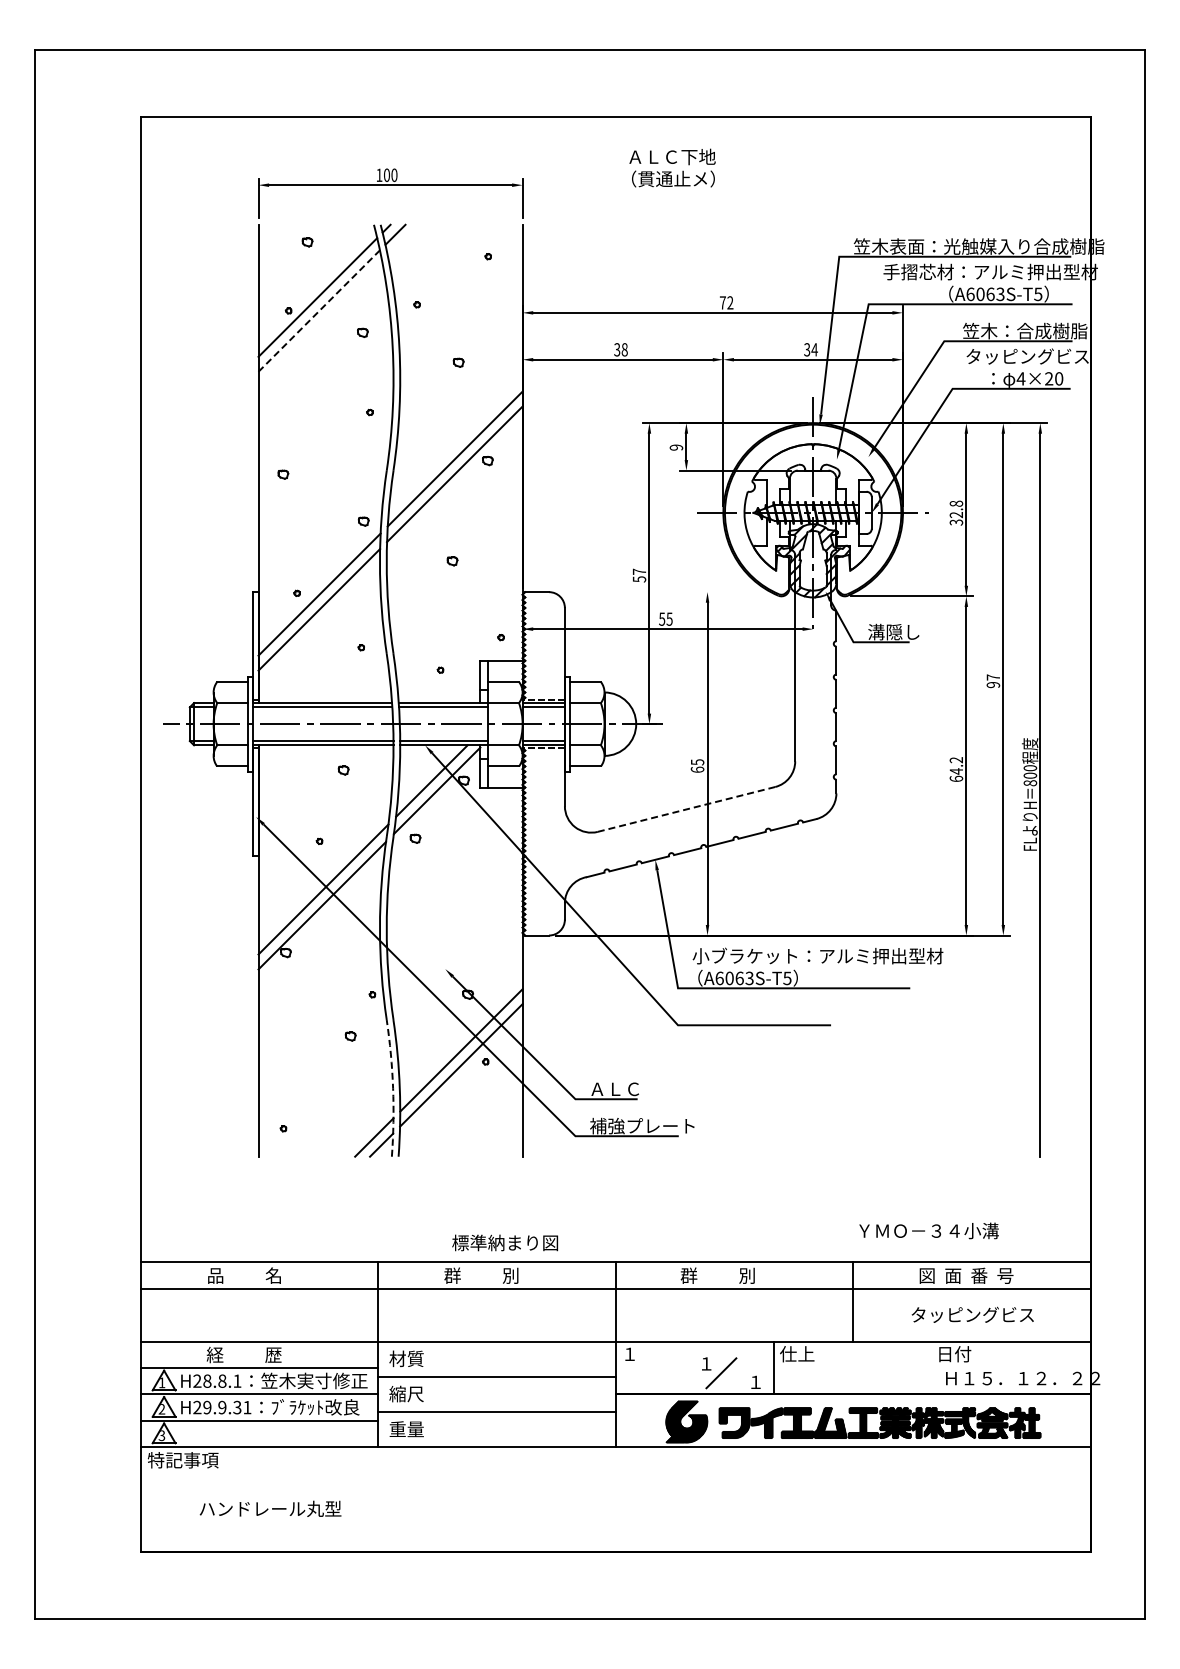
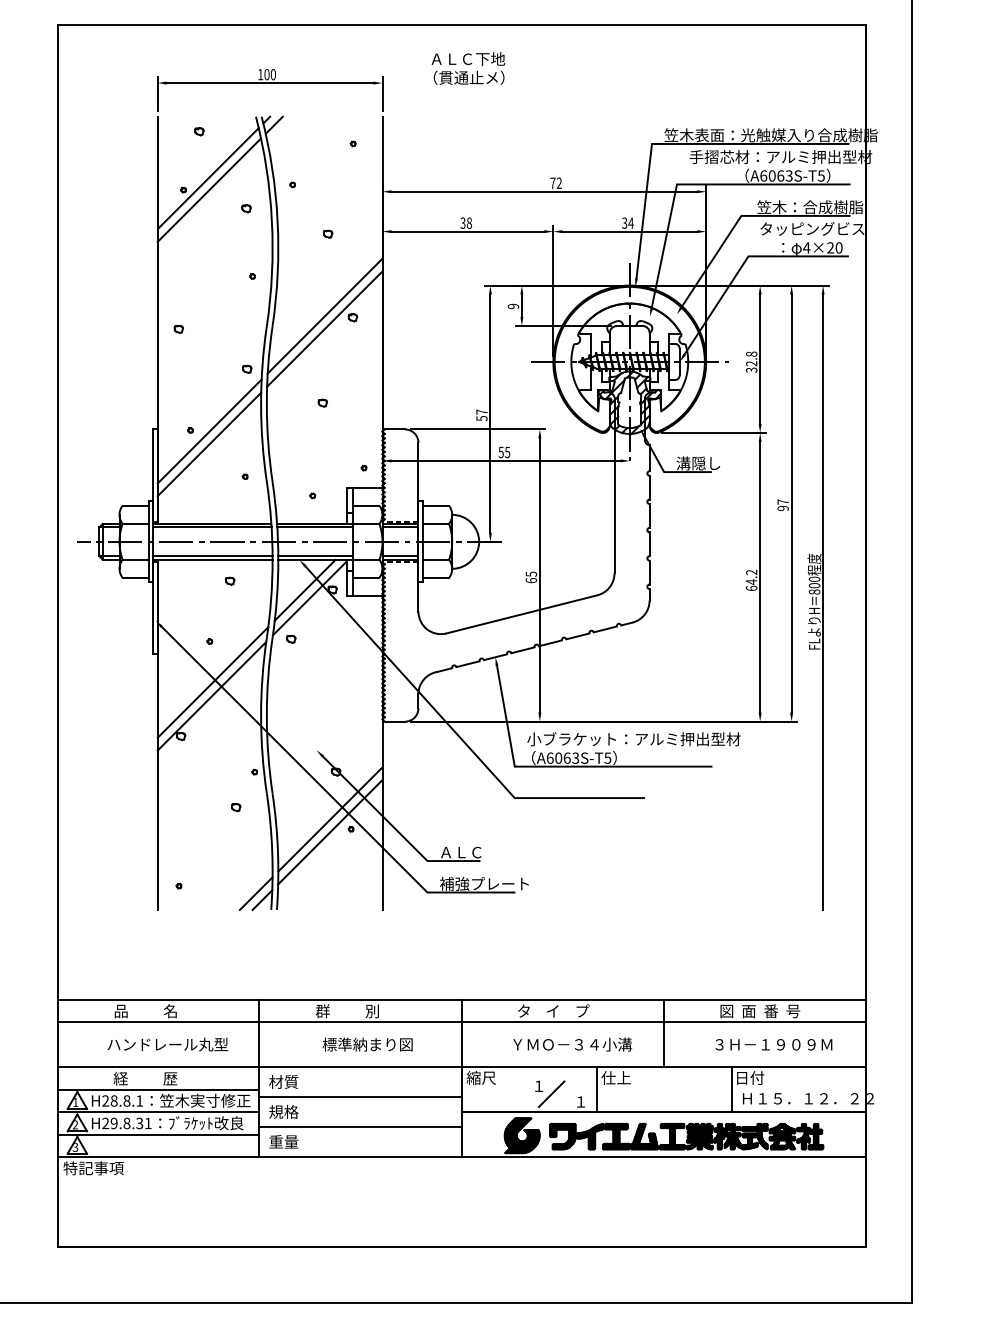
text: (672, 167) -> (468, 68), moved
line: (319, 311) -> (209, 190), dashed -> solid
line: (634, 592) -> (477, 429), added
line: (686, 809) -> (521, 614), dashed -> solid
arc: (393, 1088) -> (272, 851), dashed -> solid
text: (928, 1230) -> (572, 1044), moved
text: (505, 1242) -> (367, 1044), moved
text: (722, 1275) -> (552, 1011), 群          別 -> タ    イ    プ
text: (981, 1314) -> (773, 1044), タッピングビス -> ３Ｈ－１９０９Ｍ
text: (638, 1353) -> (481, 1077), １ -> 縮尺
line: (932, 1367) -> (731, 1089), added
text: (406, 1393) -> (283, 1111), 縮尺 -> 規格
text: (222, 1407) -> (127, 1123), H29.9.31 -> H29.8.31
text: (270, 1508) -> (167, 1044), moved

